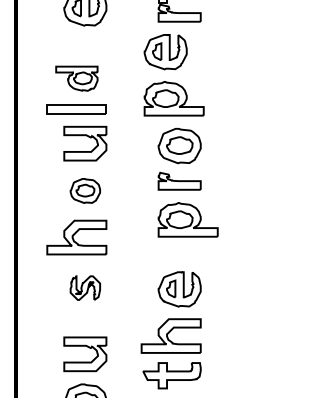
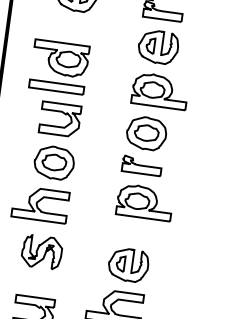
part: (165, 52) -> (158, 47), moved
part: (76, 78) -> (60, 58), size x1.43
part: (173, 98) -> (159, 90), moved
part: (85, 190) -> (54, 162), size x1.43
part: (85, 287) -> (42, 251), size x1.43

